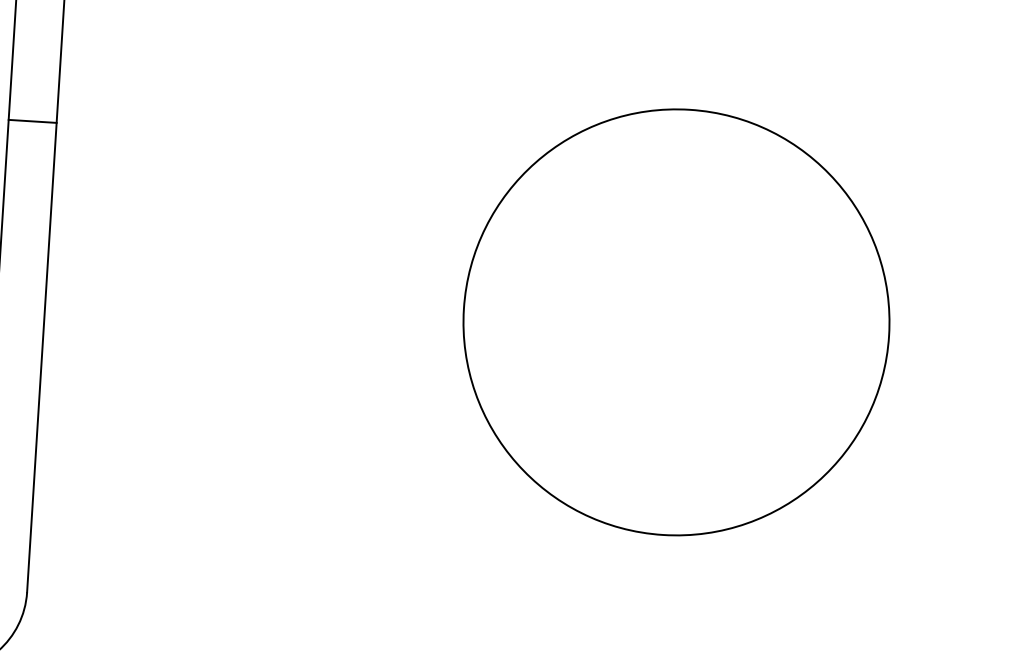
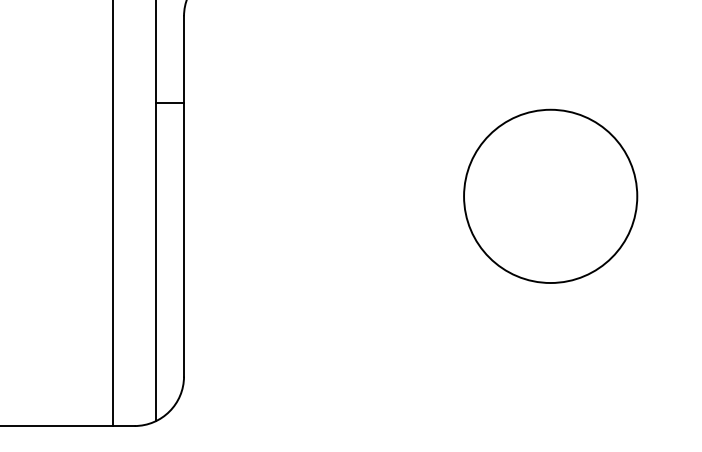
circle: (676, 322) -> (550, 196), size x0.7

